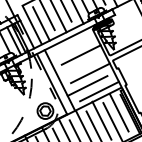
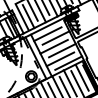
line: (68, 49) -> (47, 34), added
line: (77, 67) -> (53, 46), added

